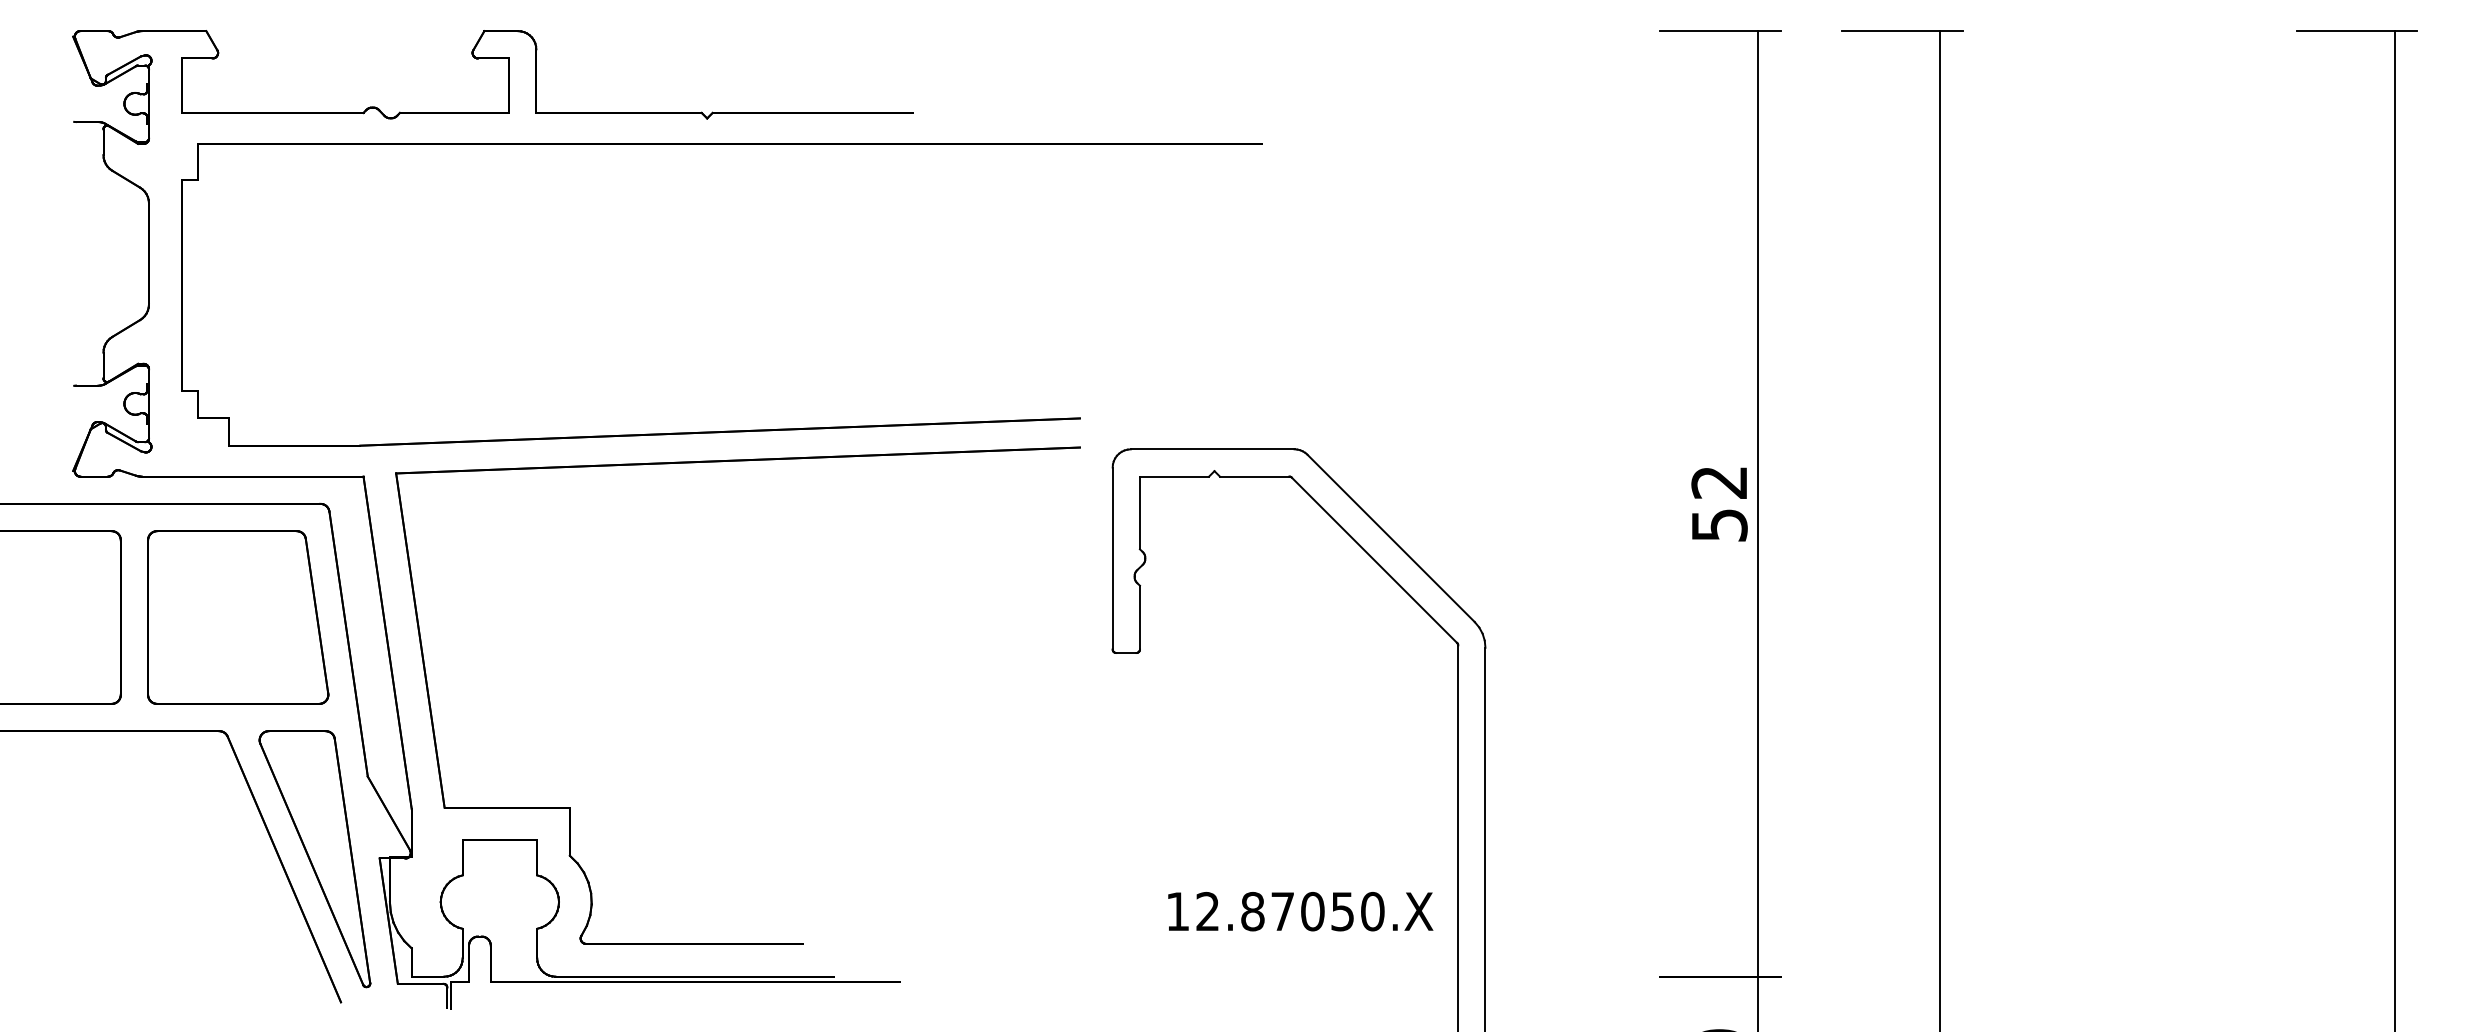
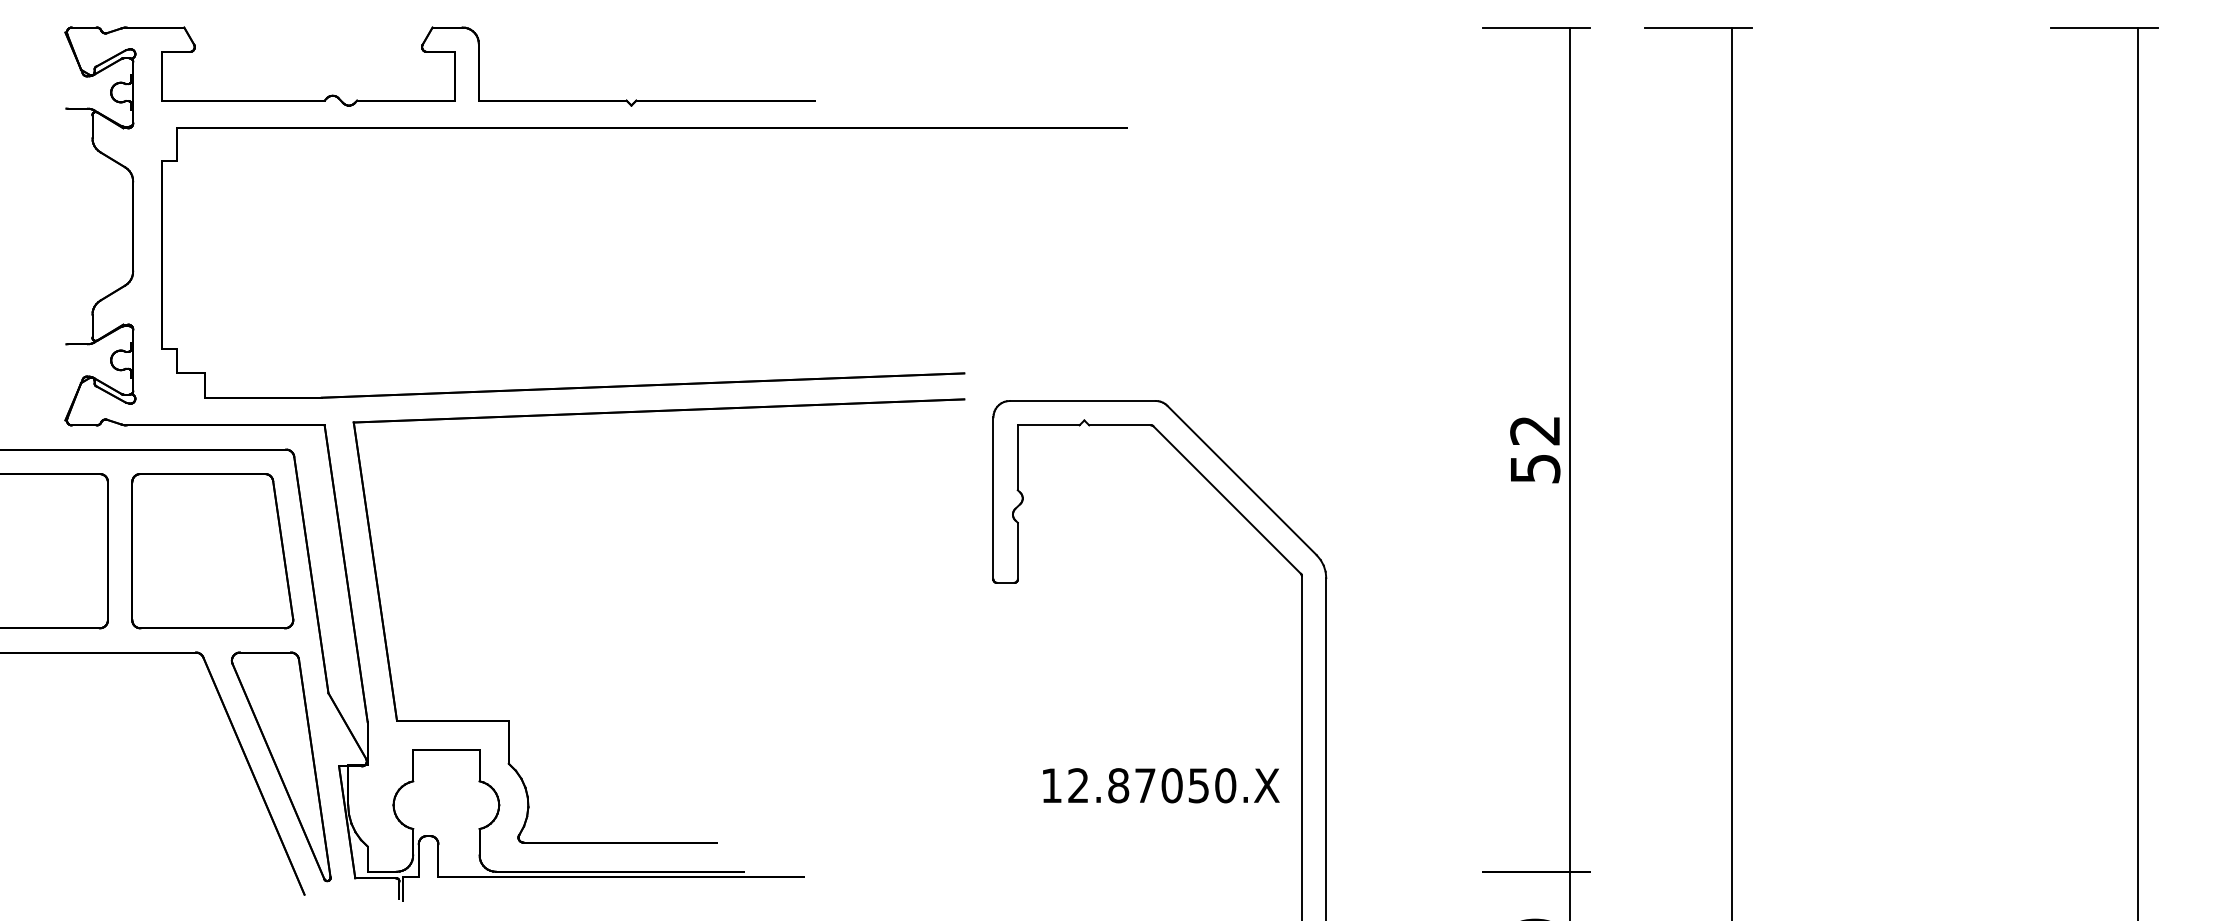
text: (1300, 911) -> (1161, 785), moved

